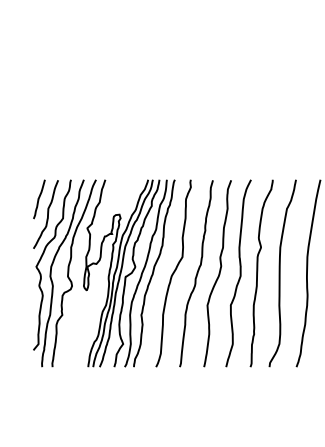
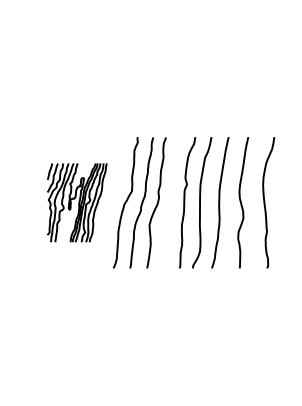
part: (104, 273) -> (77, 202), size x0.6
curve: (238, 273) -> (171, 202), removed

